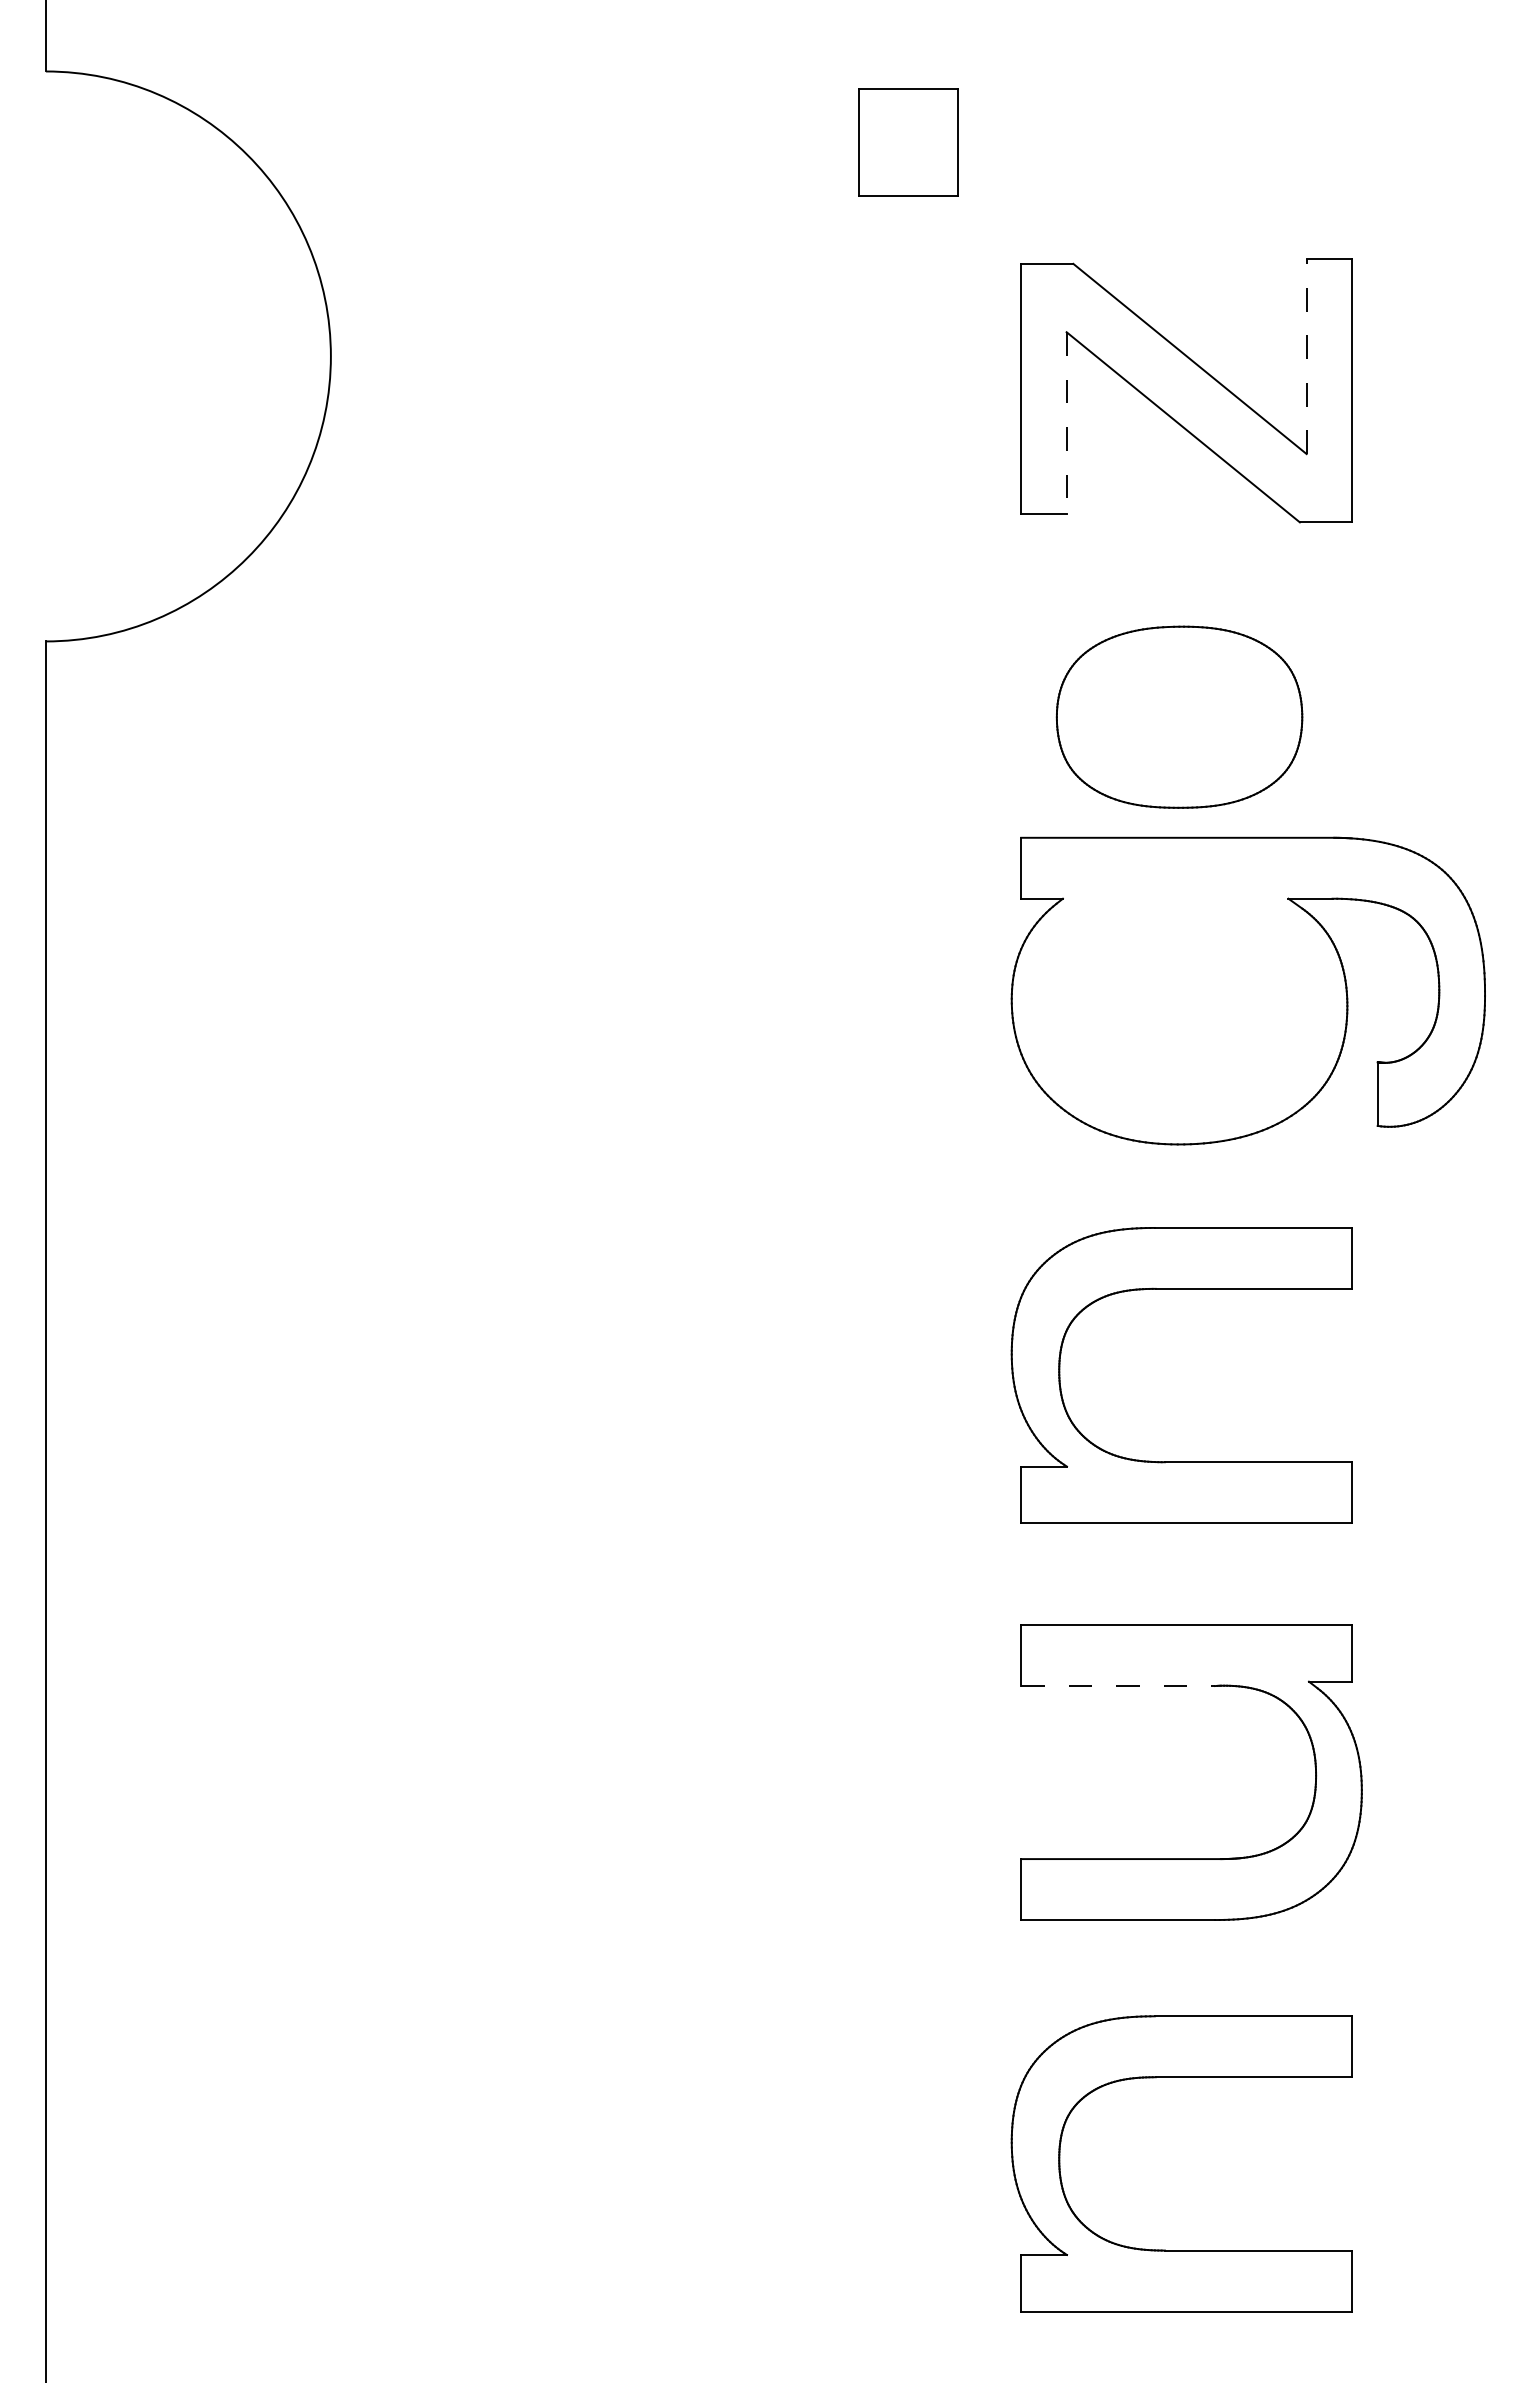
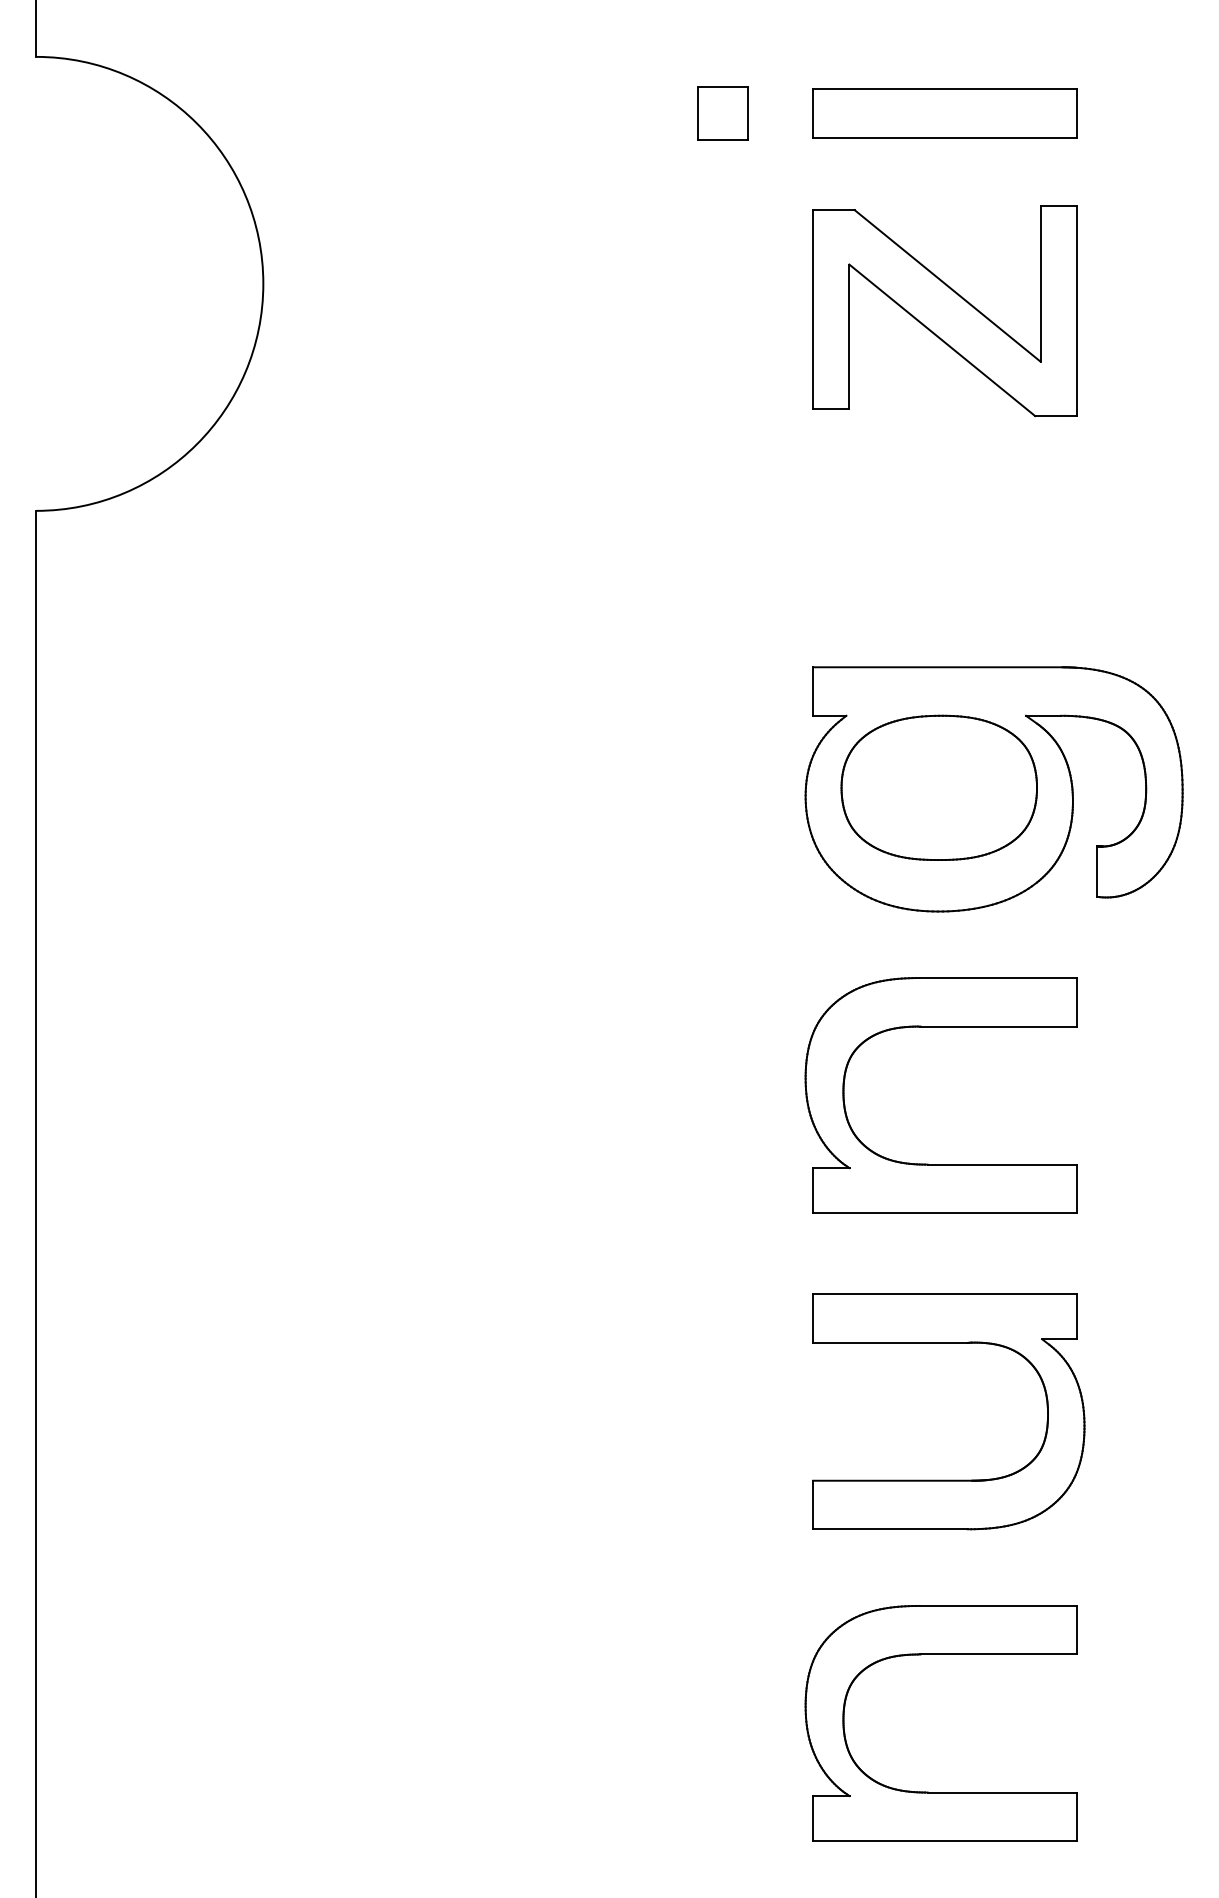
part: (907, 142) -> (722, 113), size x0.62
part: (1186, 142) -> (944, 113), added
line: (1306, 356) -> (1040, 283), dashed -> solid
line: (1066, 422) -> (849, 336), dashed -> solid
part: (1179, 716) -> (939, 787), moved
line: (1118, 1686) -> (890, 1343), dashed -> solid

